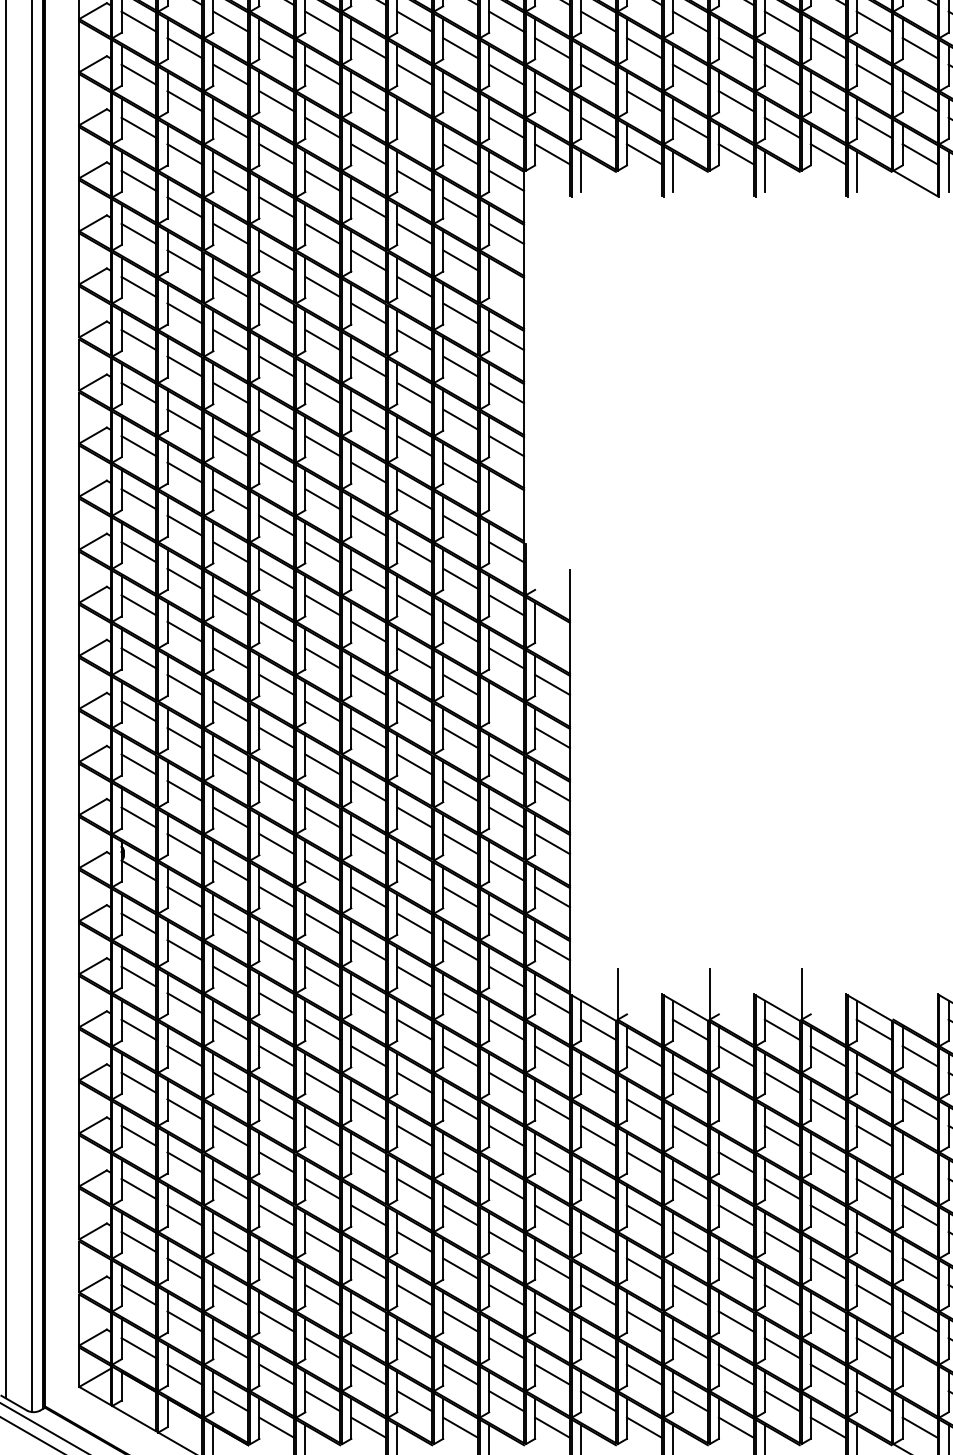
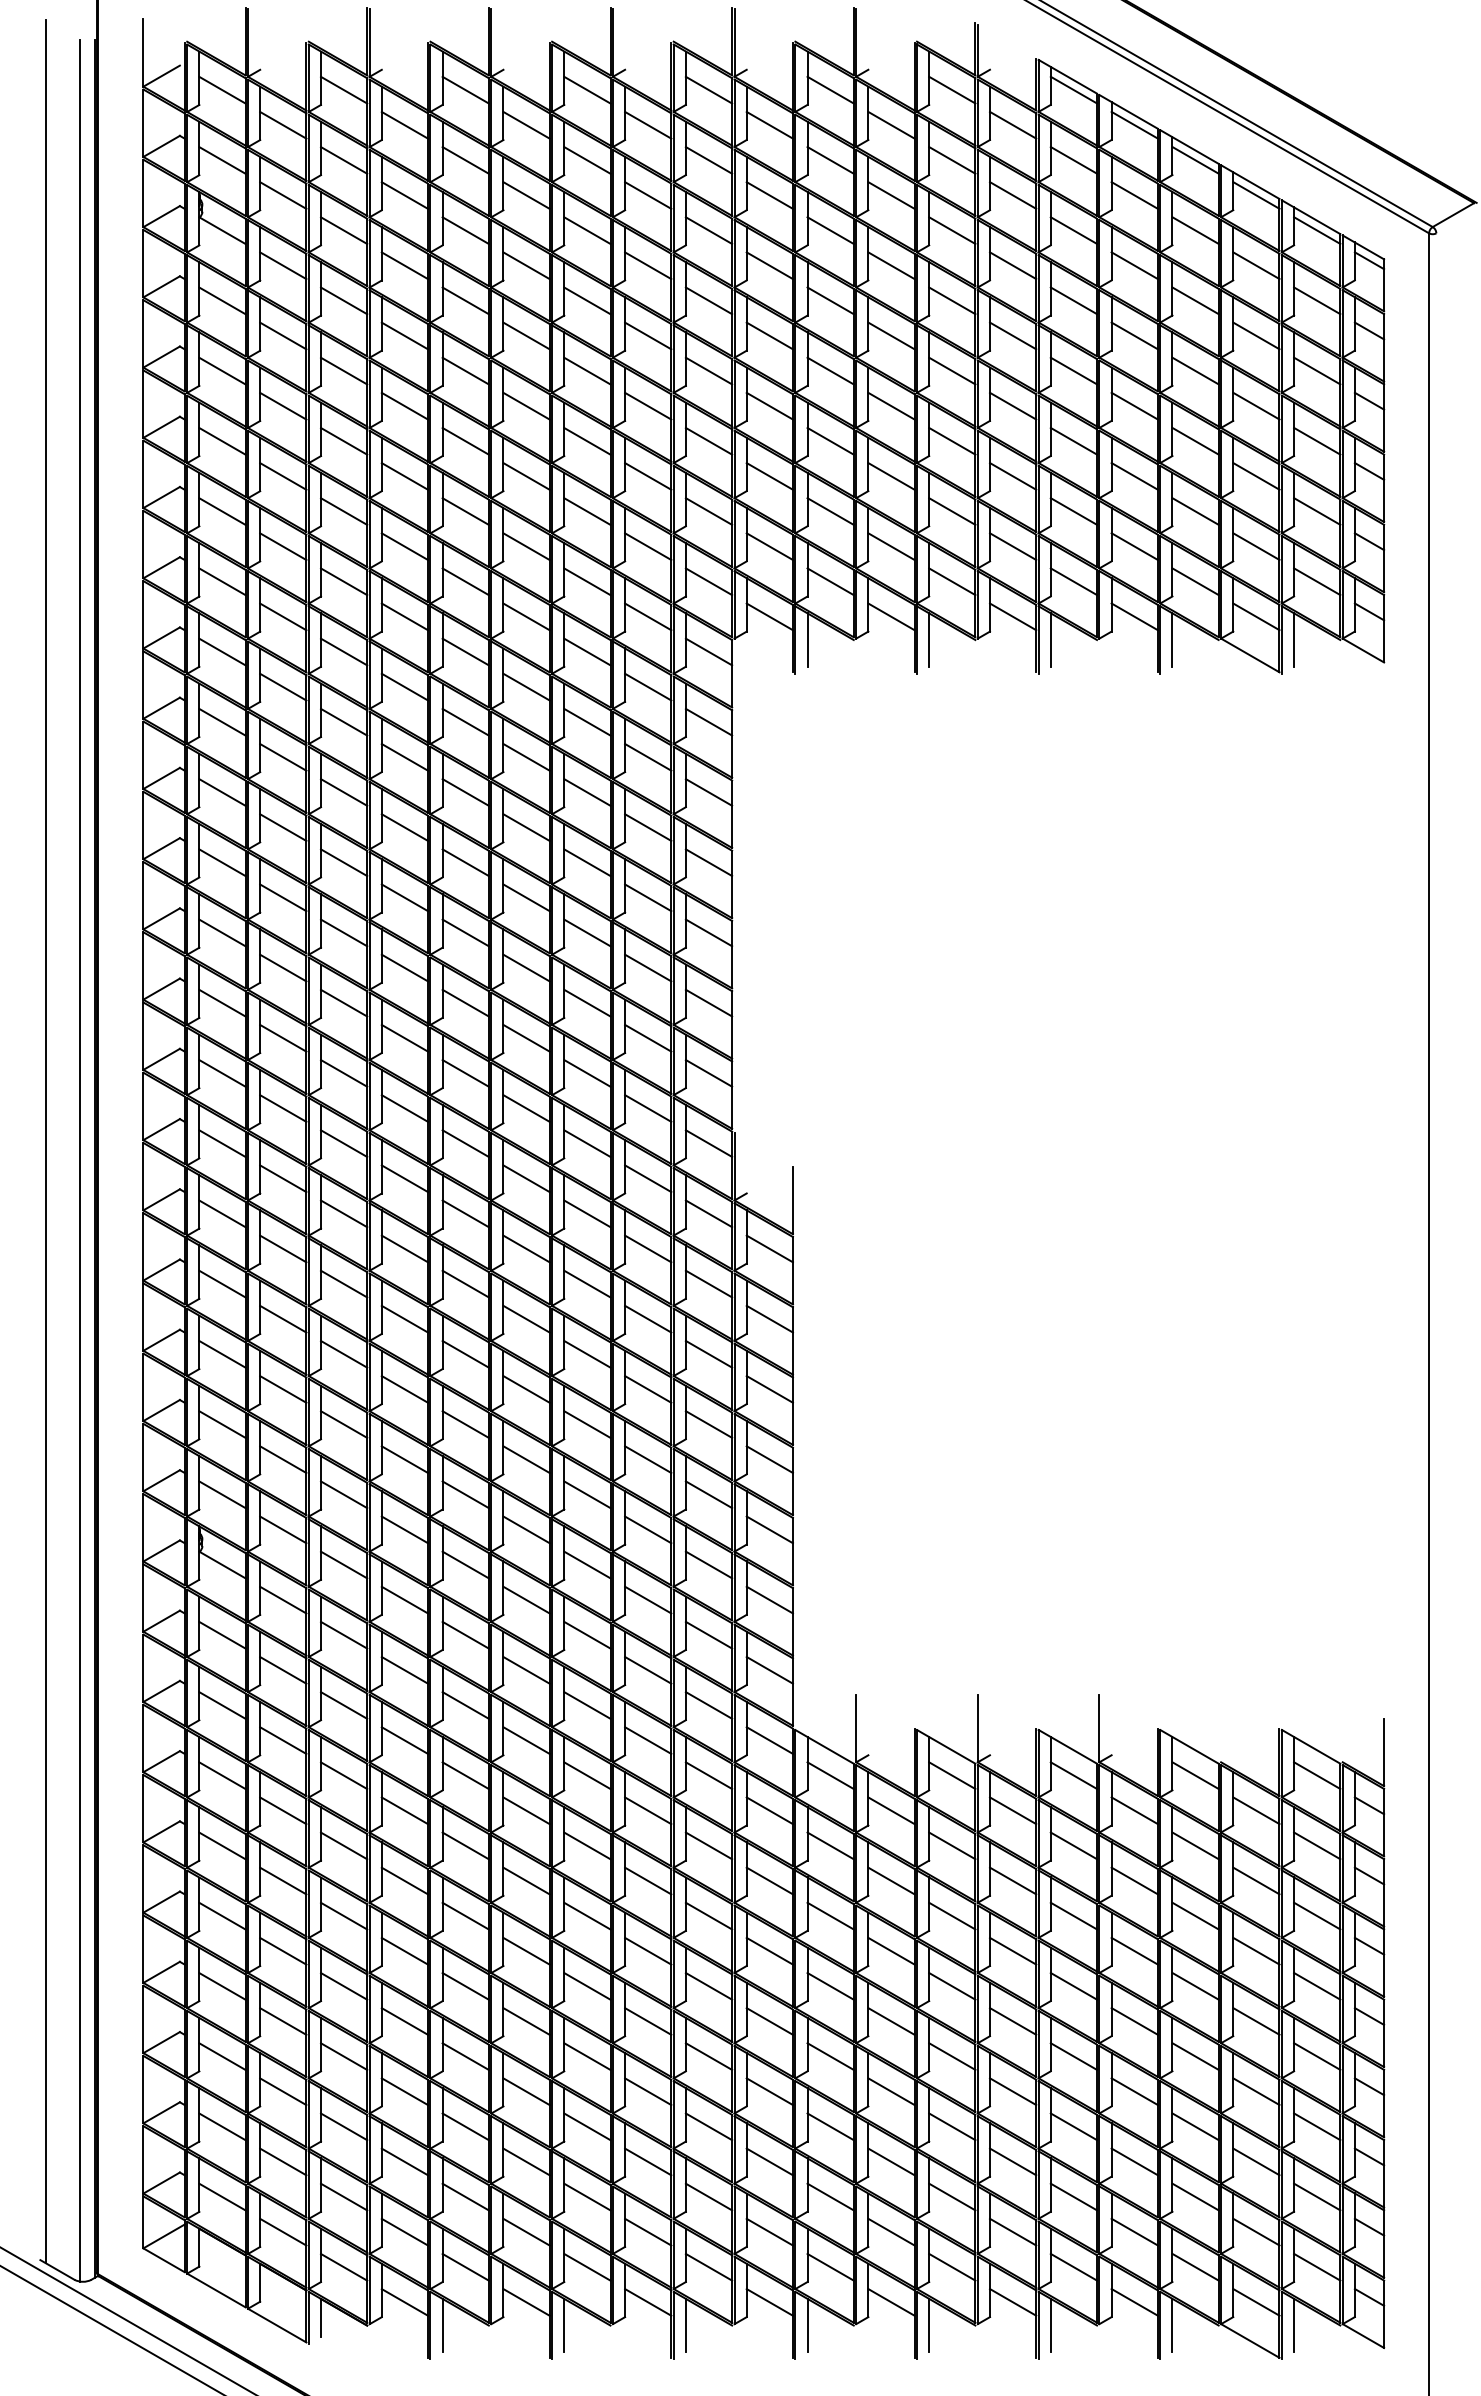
line: (414, 127) -> (587, 581), added
line: (506, 287) -> (708, 792), added
line: (506, 499) -> (708, 1073), added
line: (552, 631) -> (769, 1248), added
line: (506, 710) -> (708, 1353), added
line: (735, 1109) -> (1012, 1880), added
line: (920, 1161) -> (1256, 1950), added
line: (920, 1374) -> (1256, 2231), added

